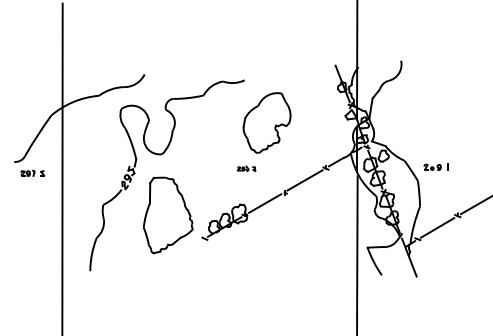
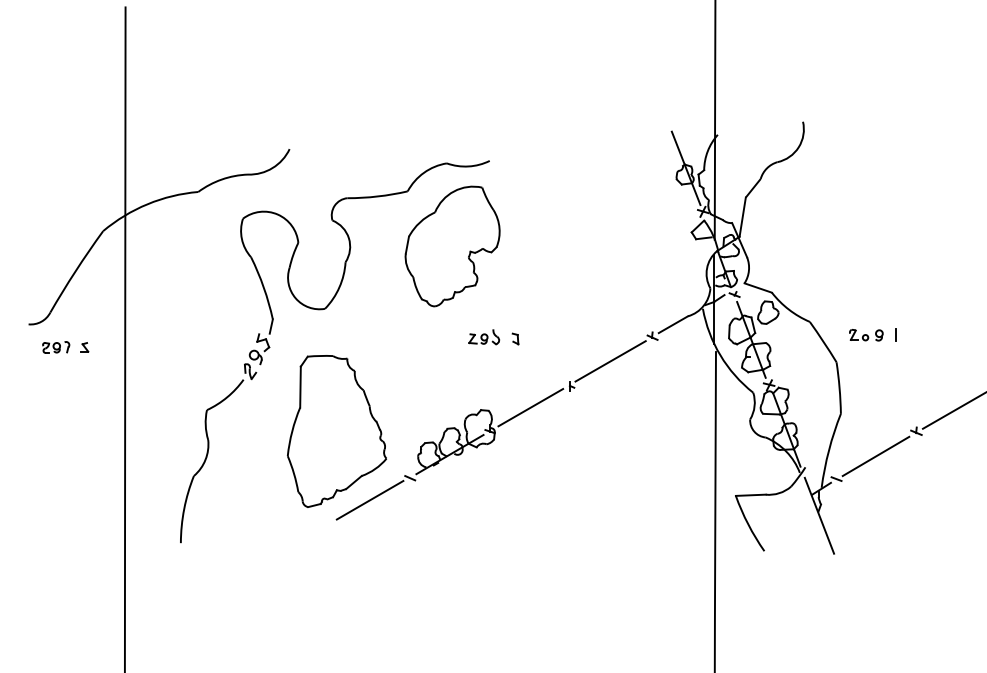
part: (266, 122) -> (451, 245), moved
part: (246, 168) -> (493, 337), size x1.43
line: (184, 249) -> (369, 499), added

